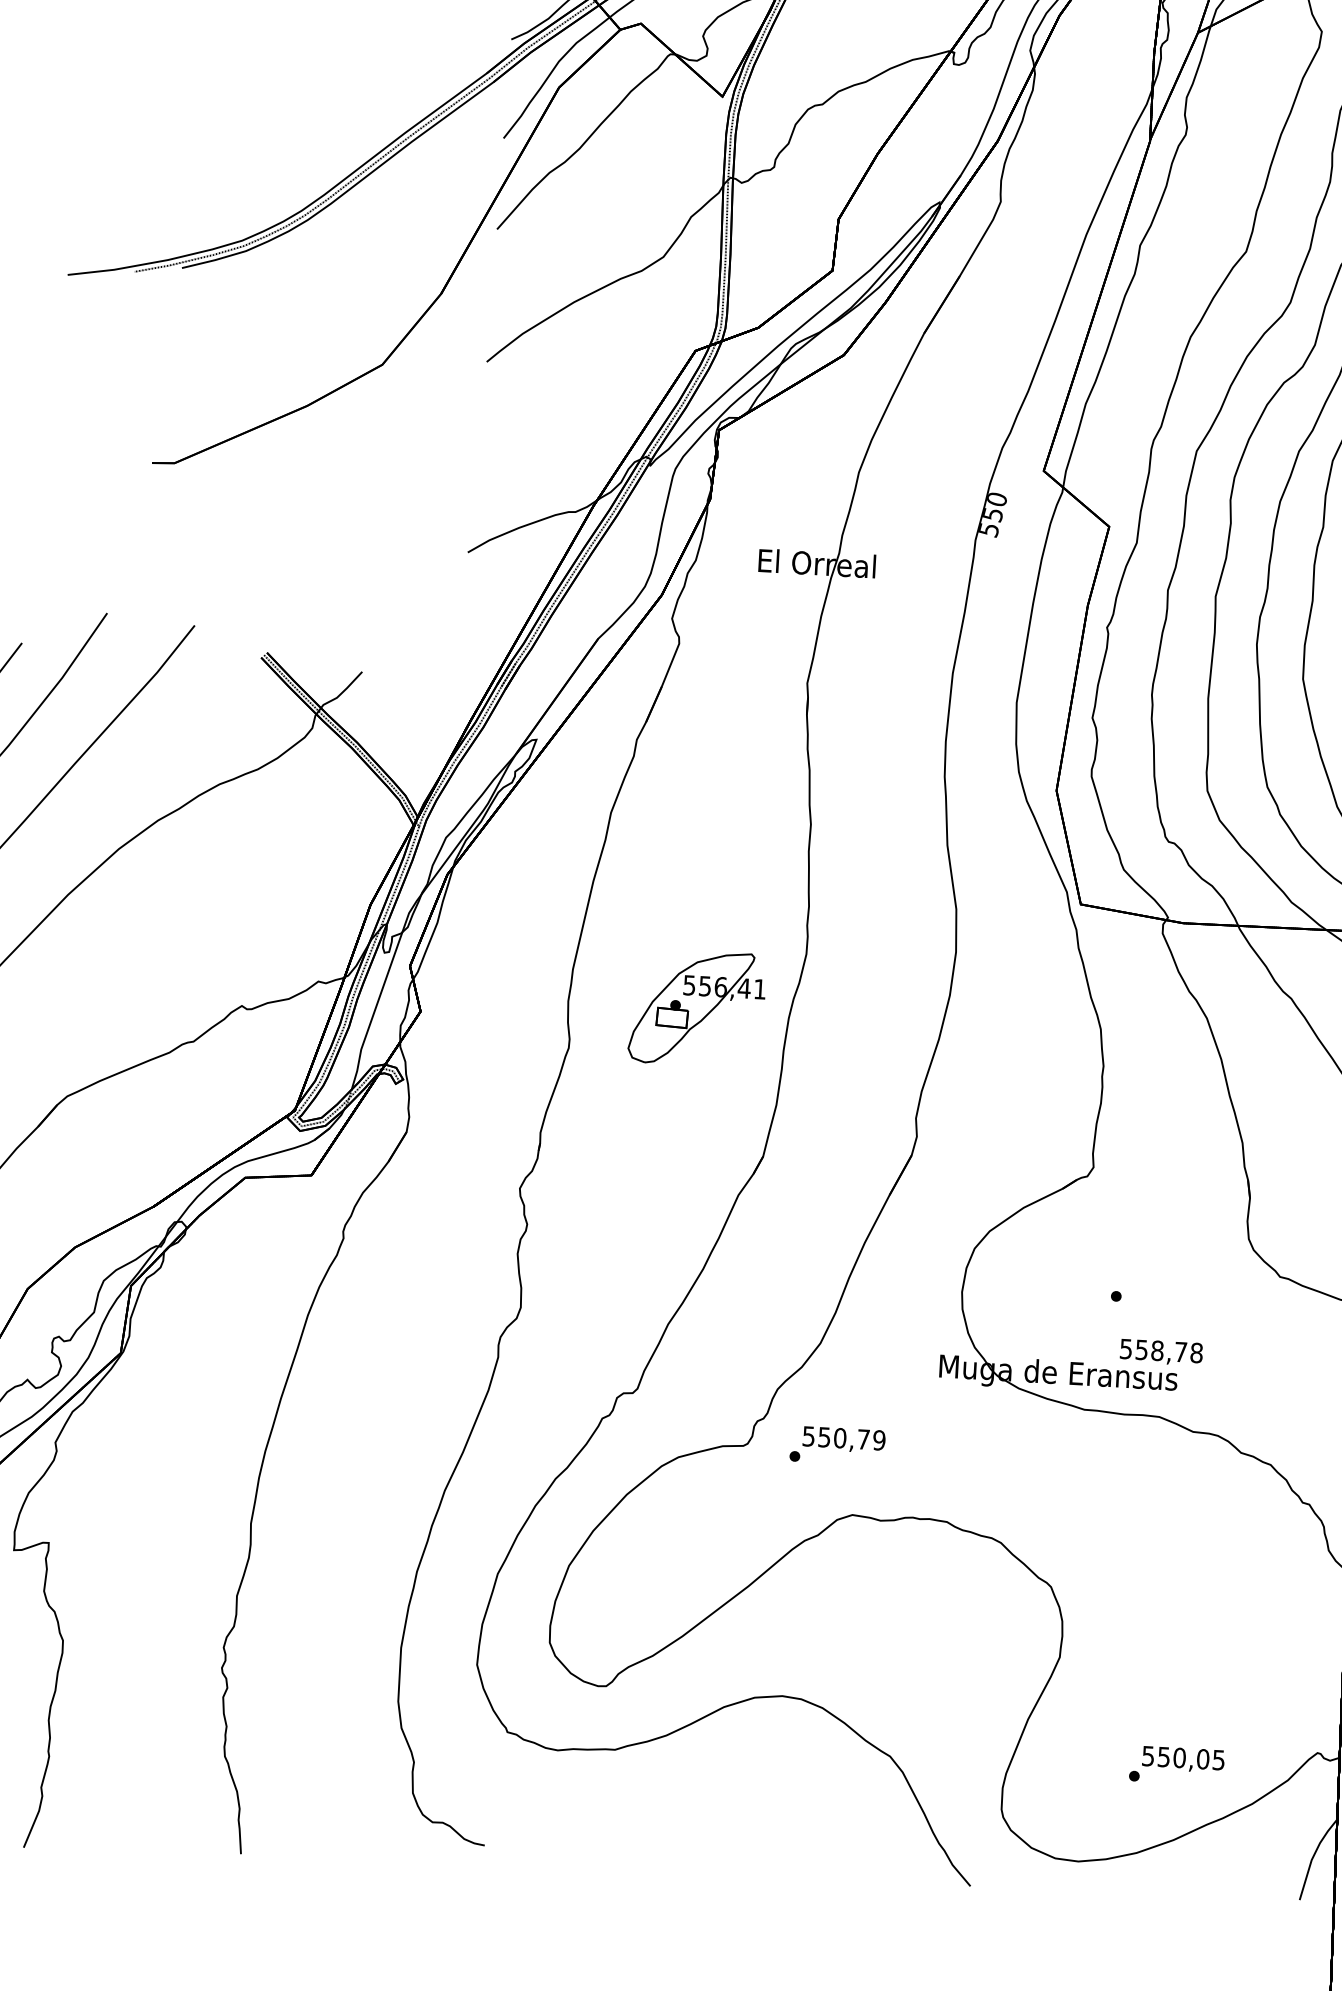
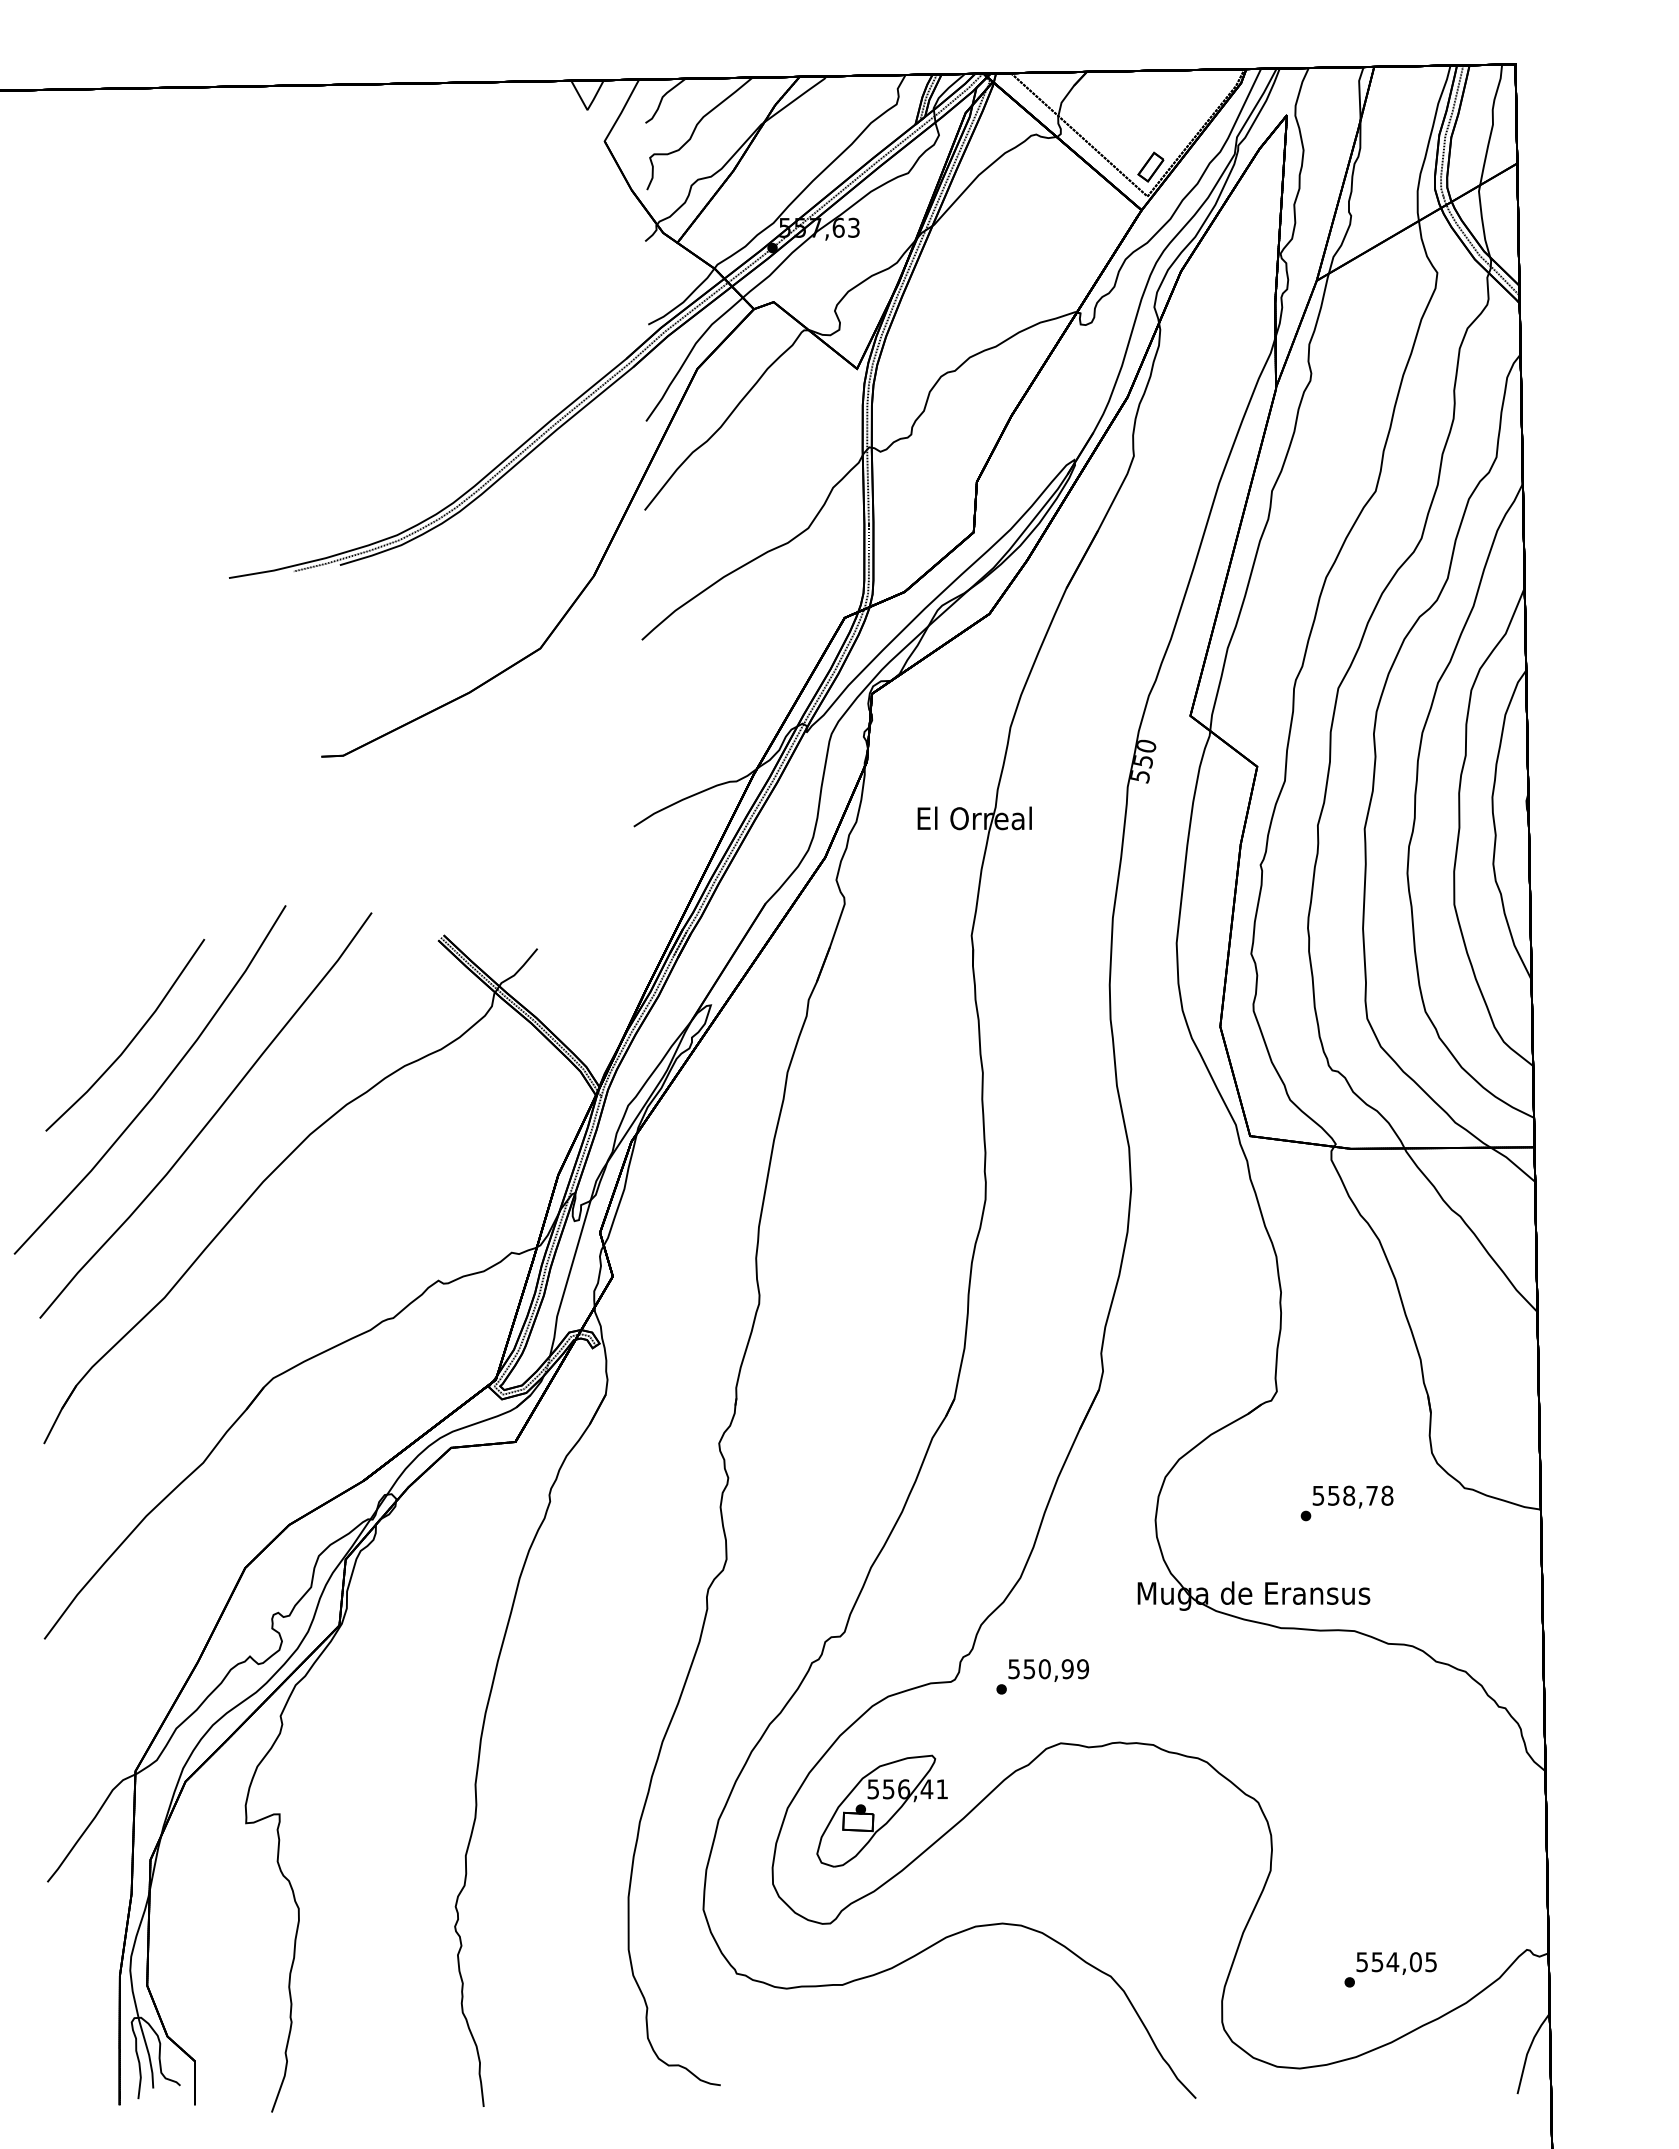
part: (696, 1007) -> (881, 1810), moved
text: (1160, 1351) -> (1352, 1496), moved
text: (863, 1439) -> (1067, 1669), 550,79 -> 550,99
text: (1179, 1758) -> (1392, 1962), 550,05 -> 554,05

